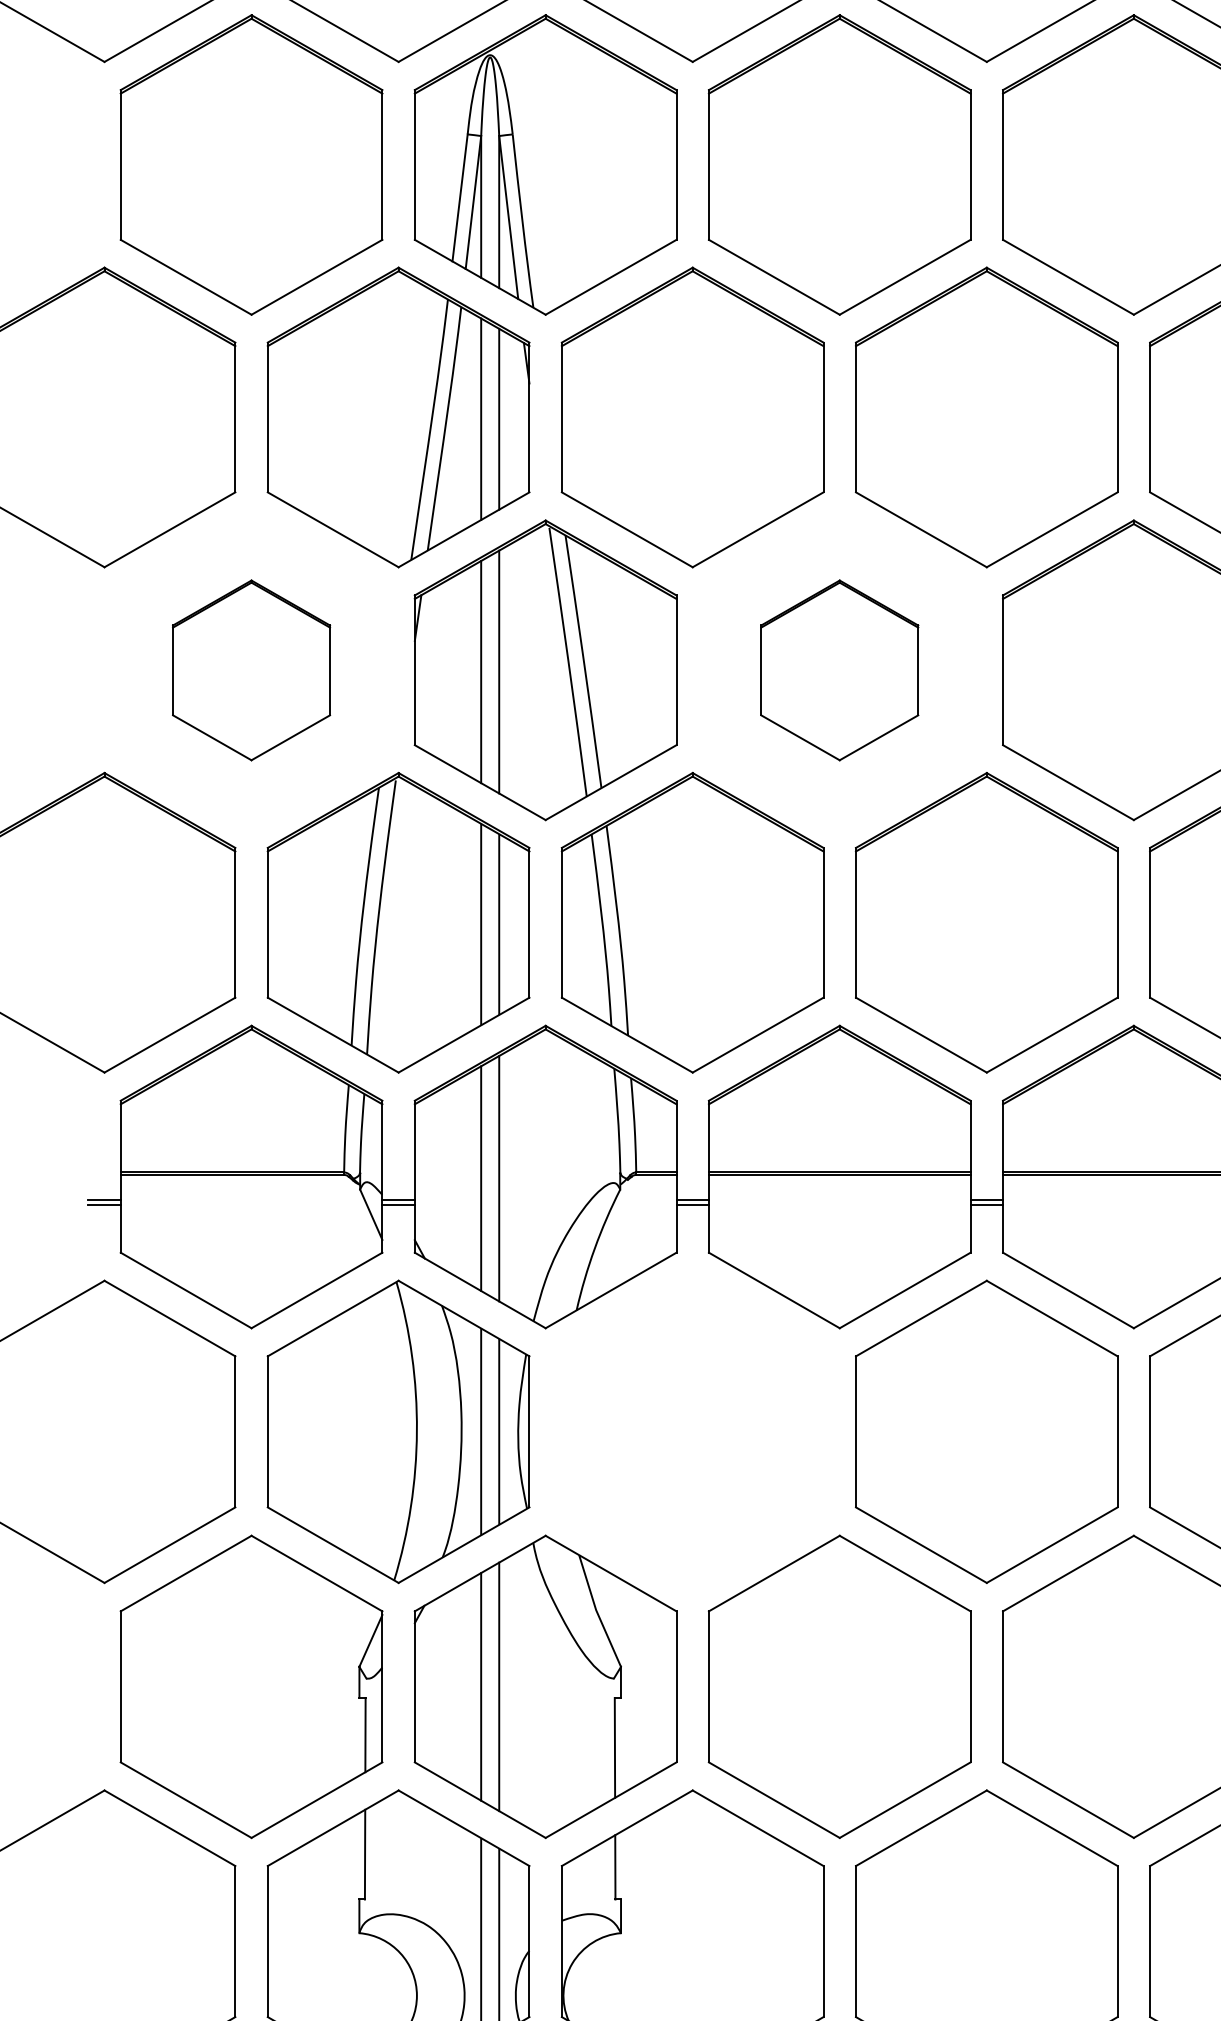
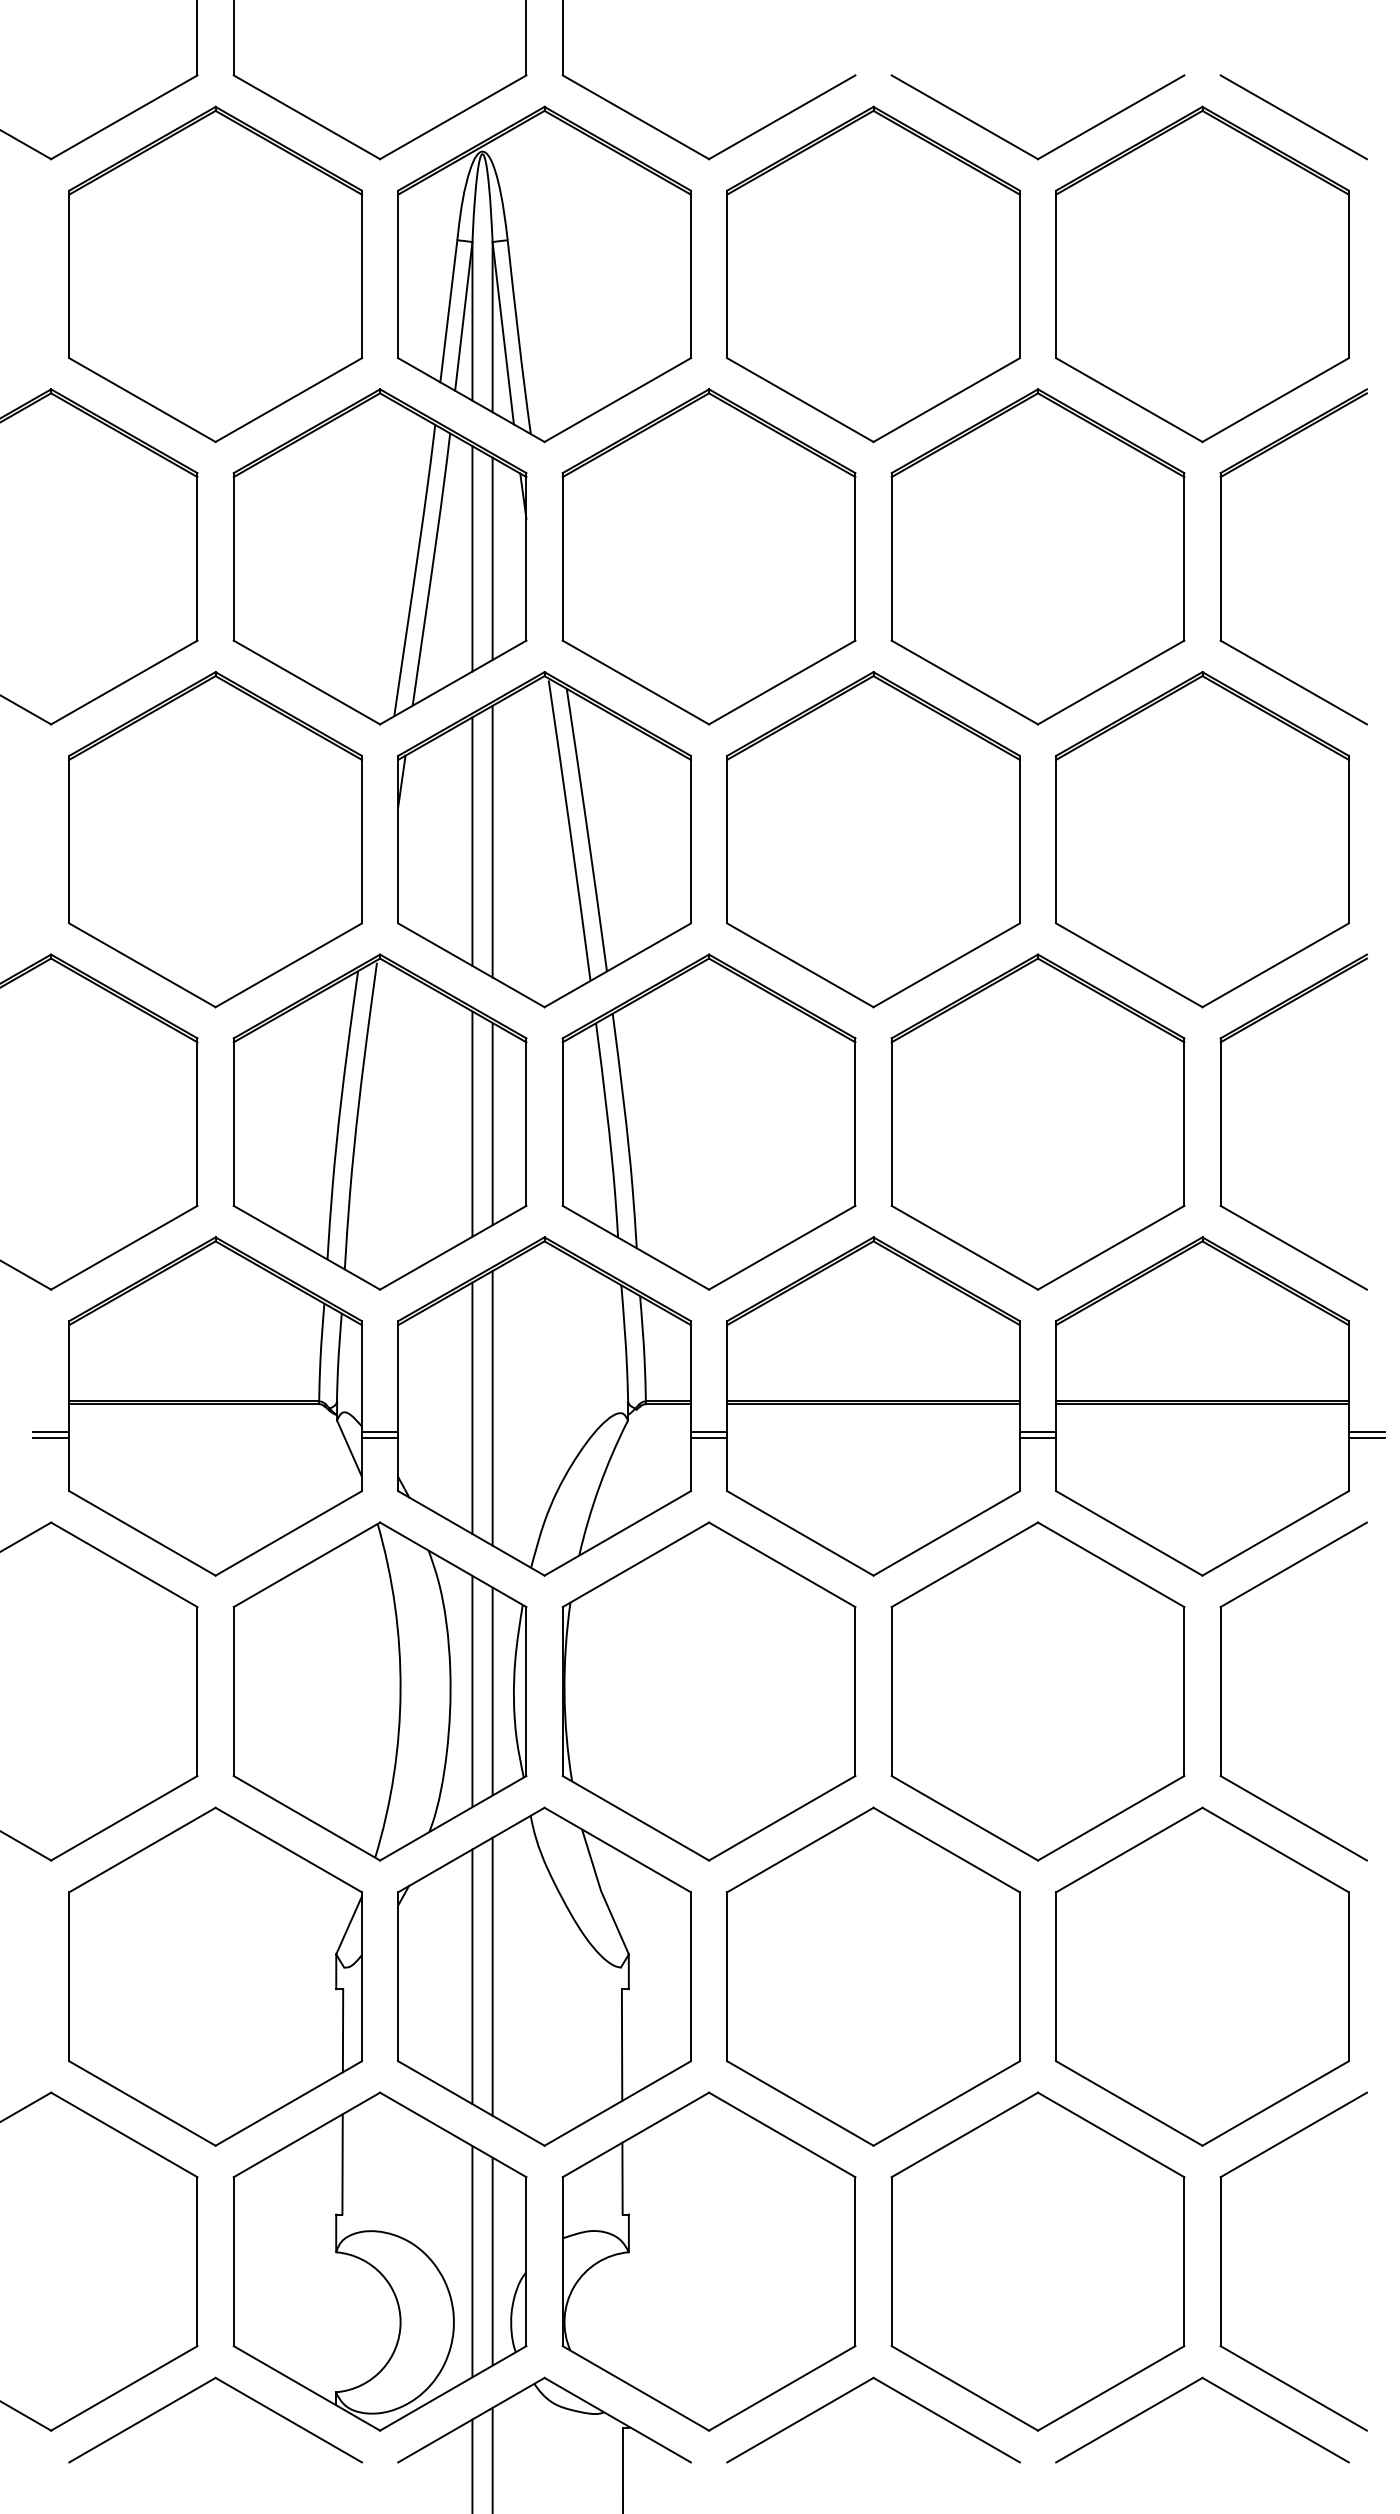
part: (251, 670) -> (215, 839), size x1.67
part: (839, 670) -> (873, 839), size x1.67
part: (692, 1431) -> (708, 1691), added

